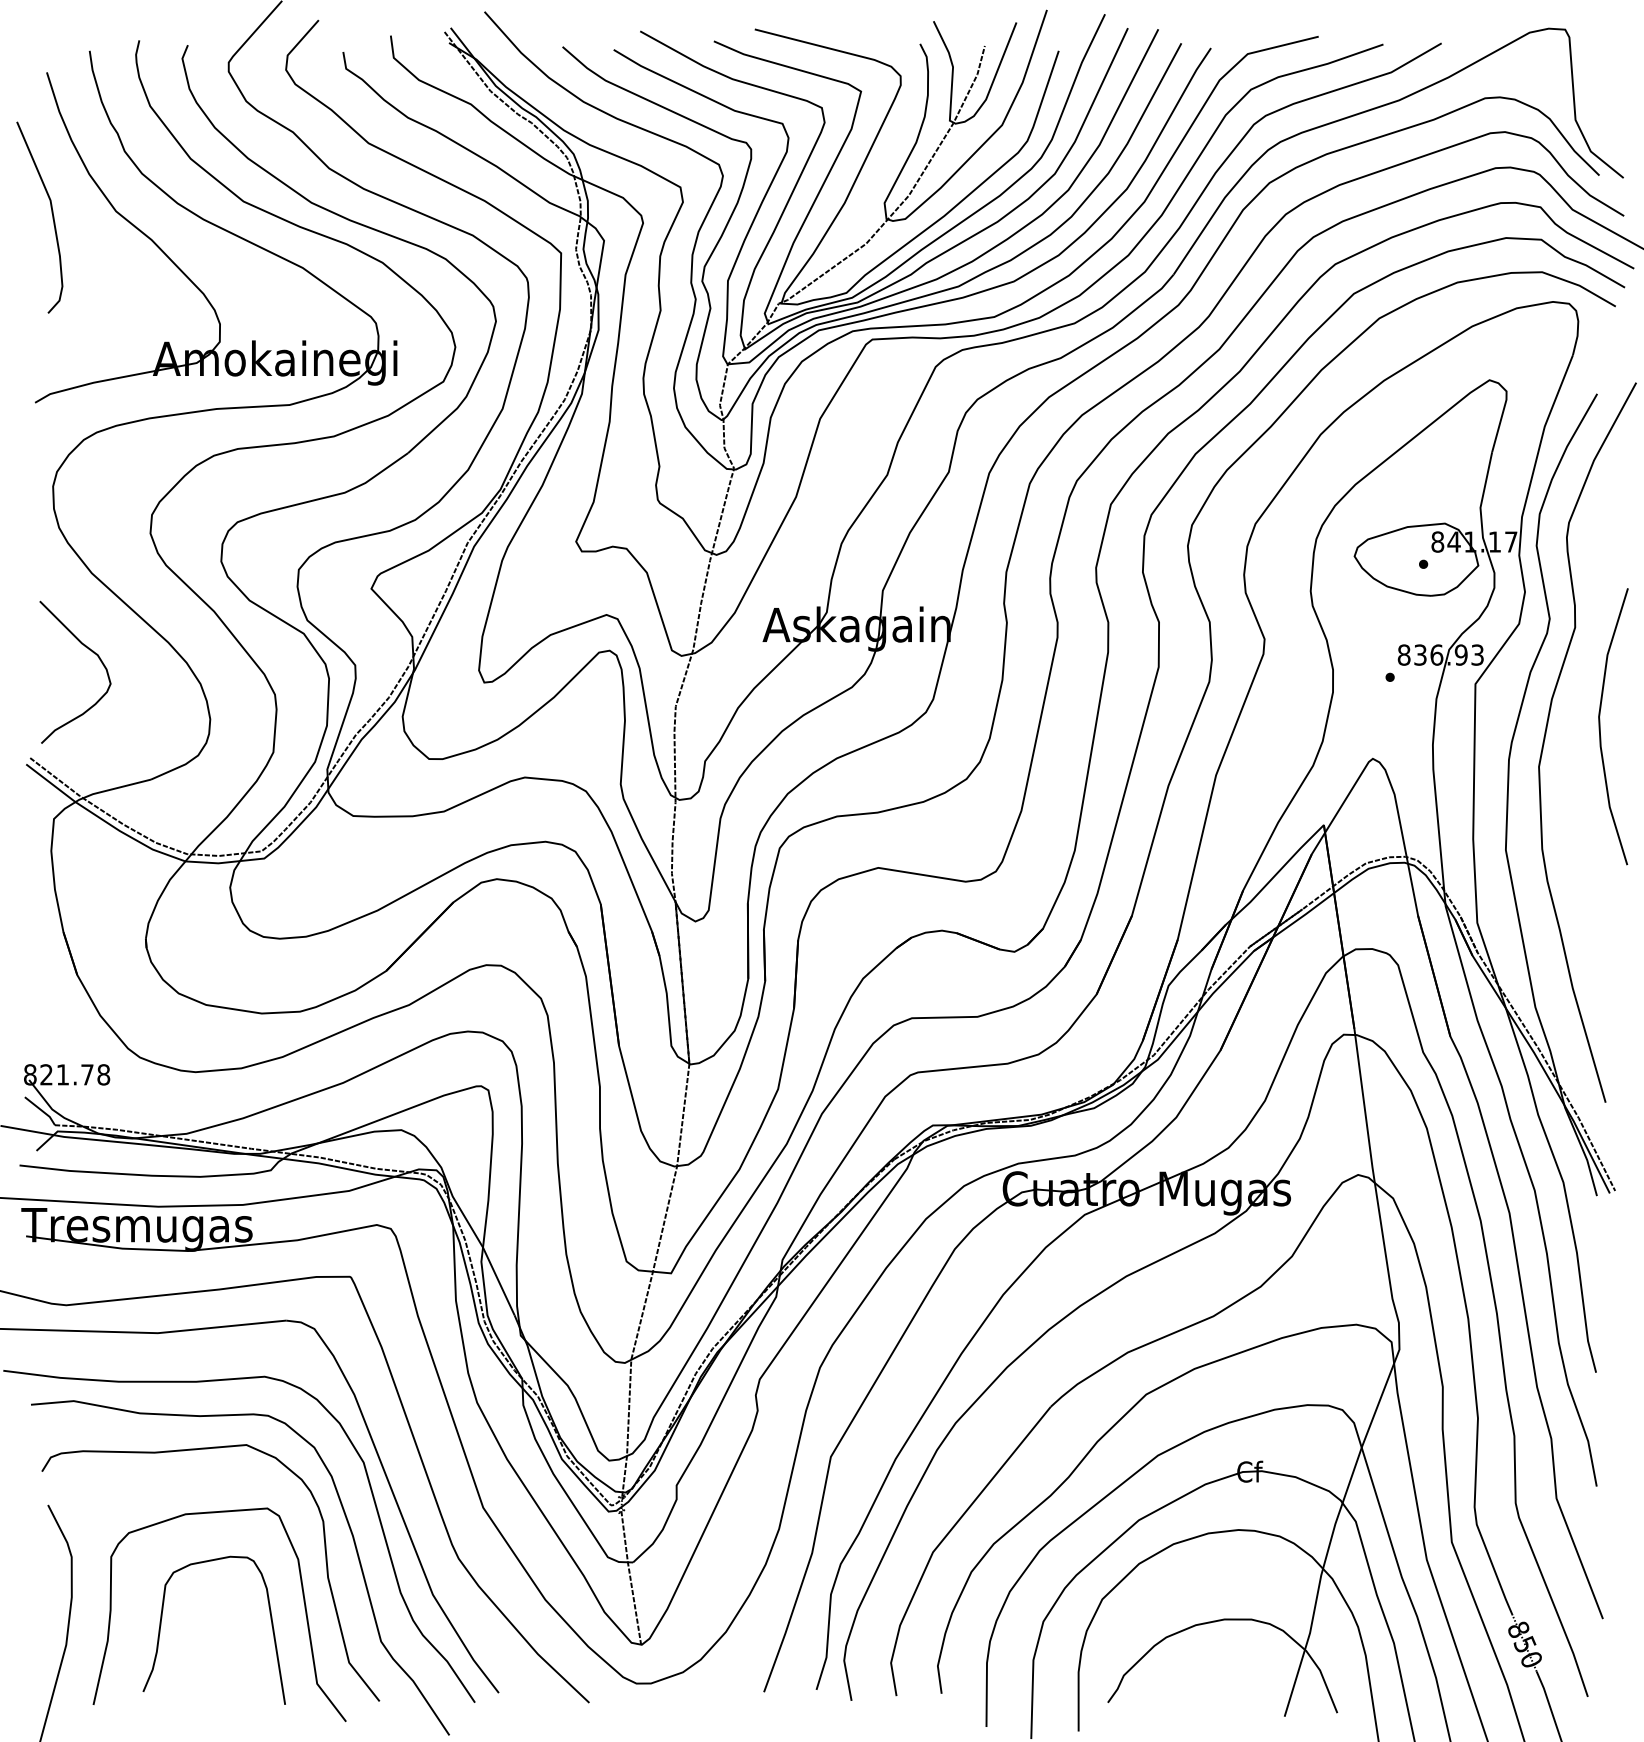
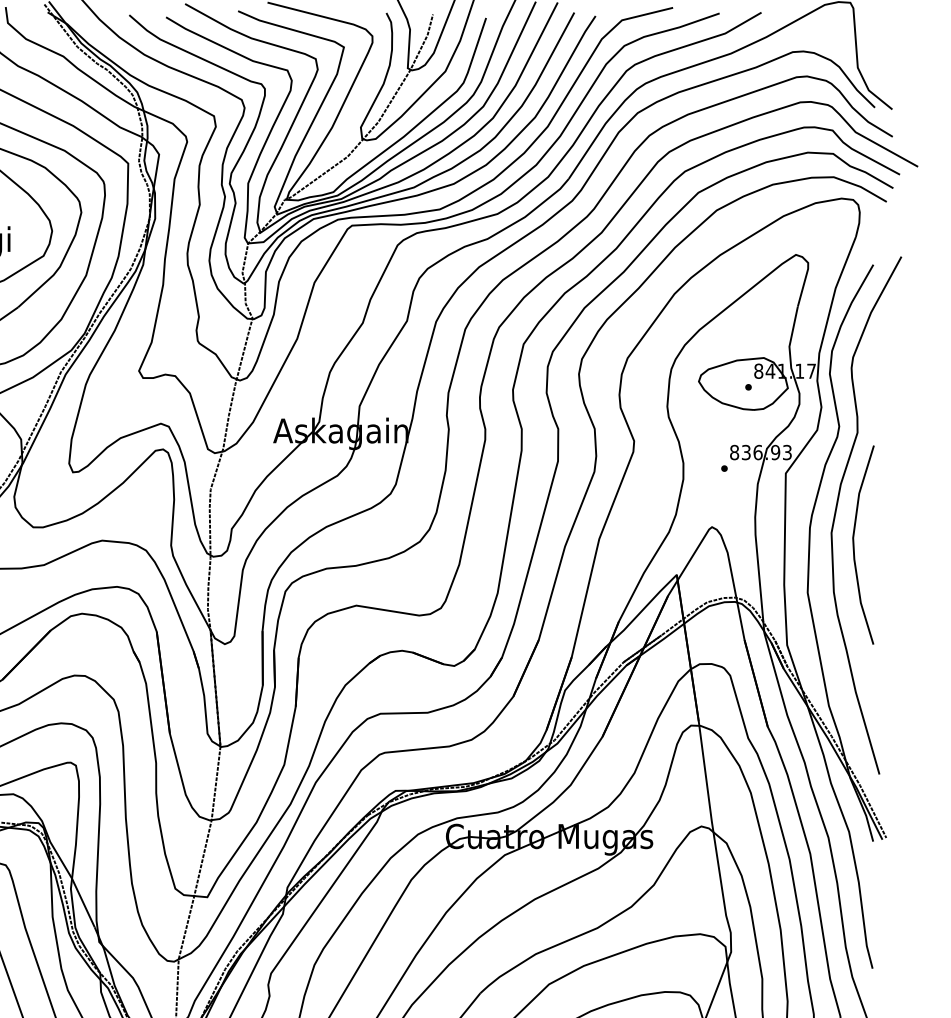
curve: (1600, 726) -> (854, 544), moved

